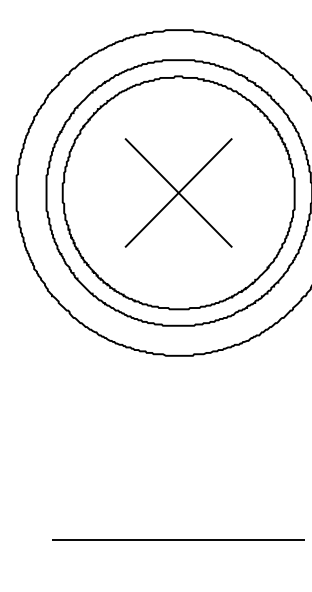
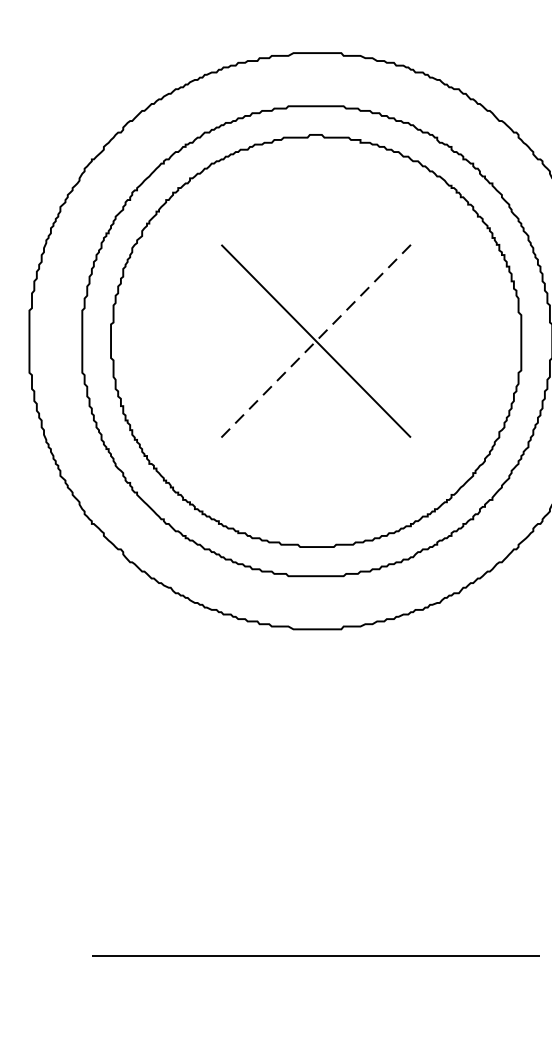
line: (178, 193) -> (315, 342), solid -> dashed

